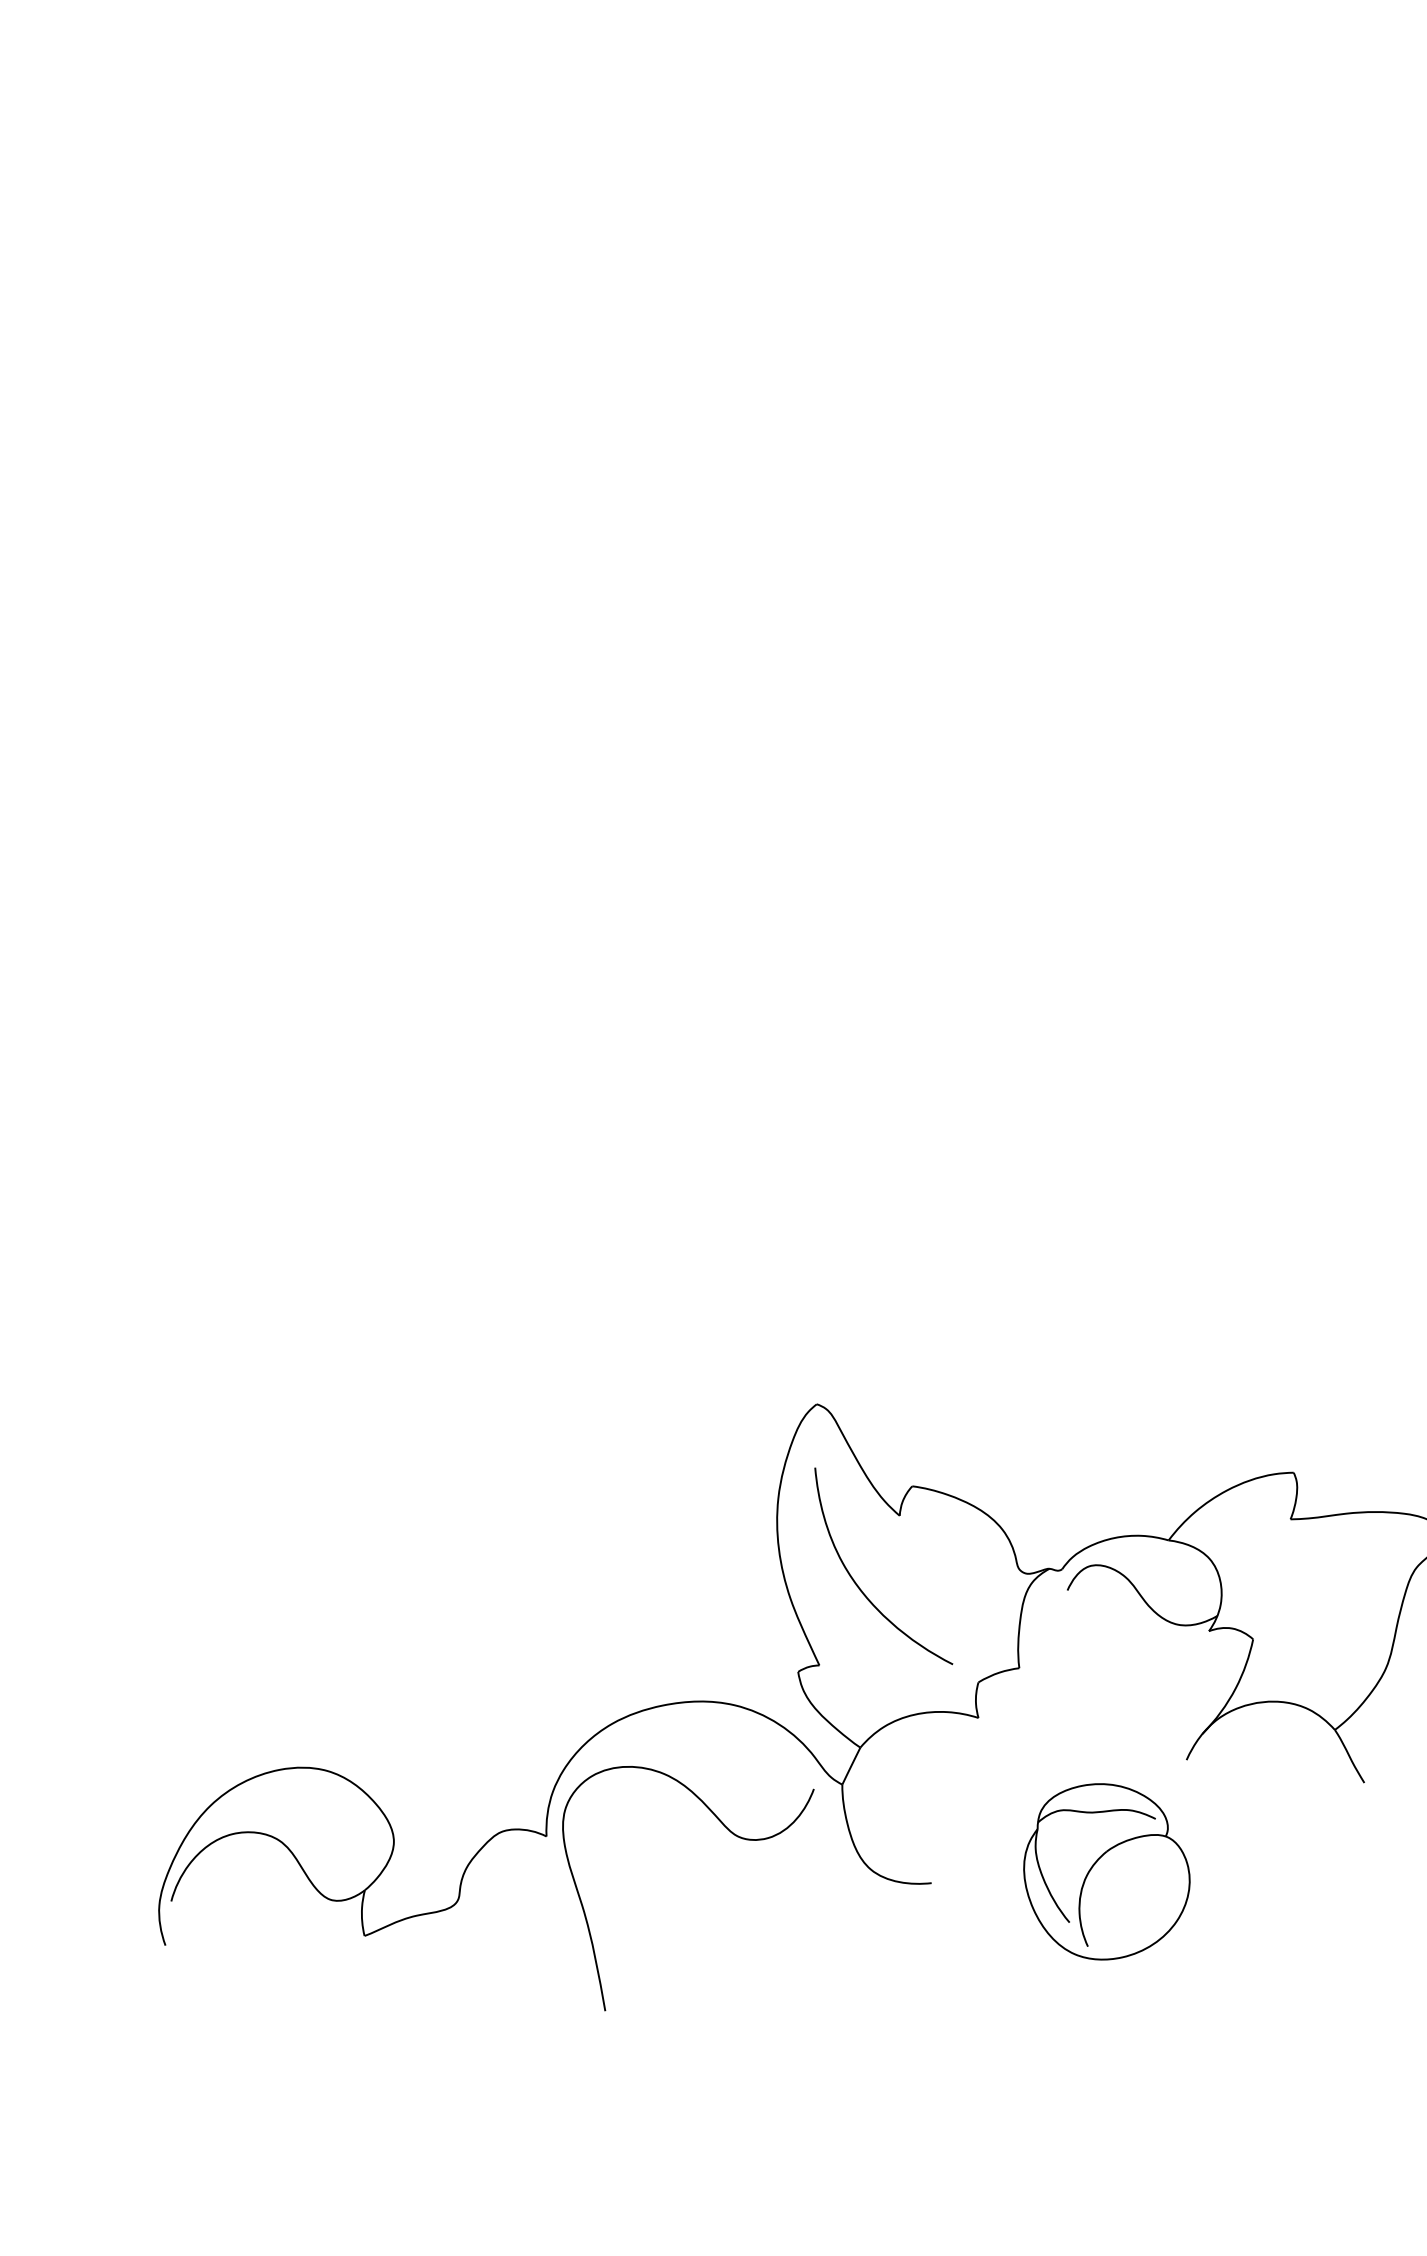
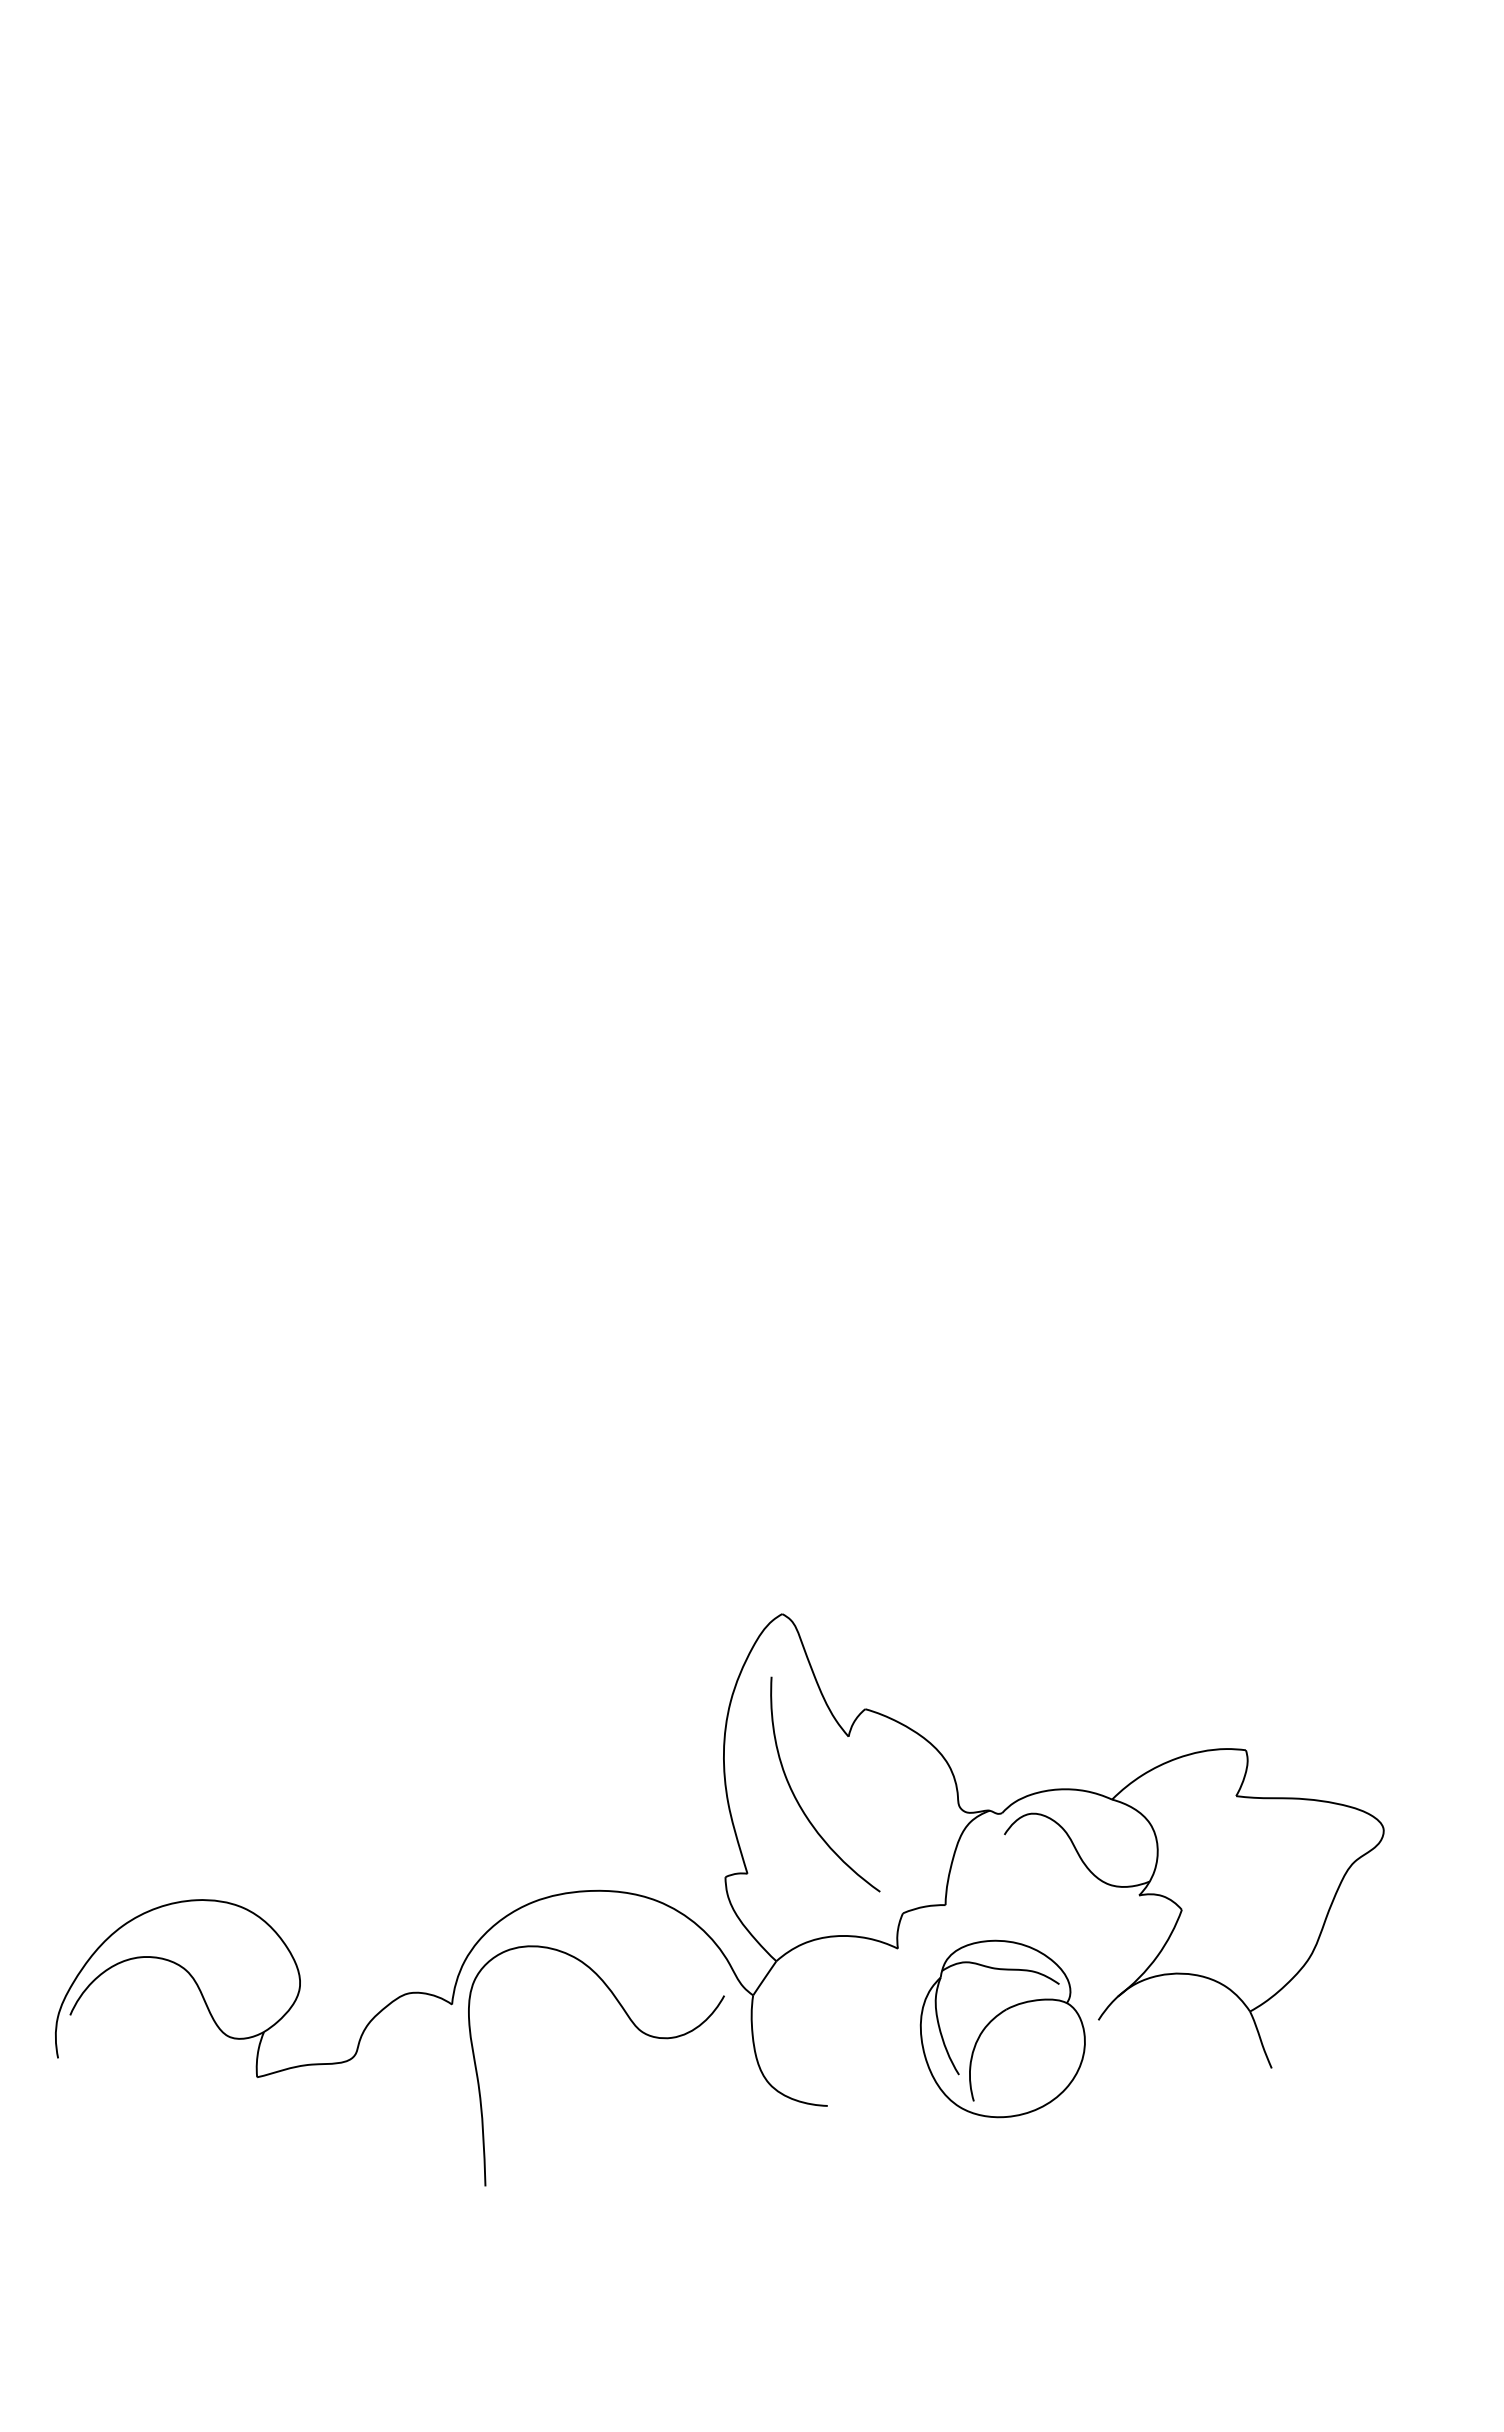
part: (1105, 1870) -> (1002, 2028), moved

